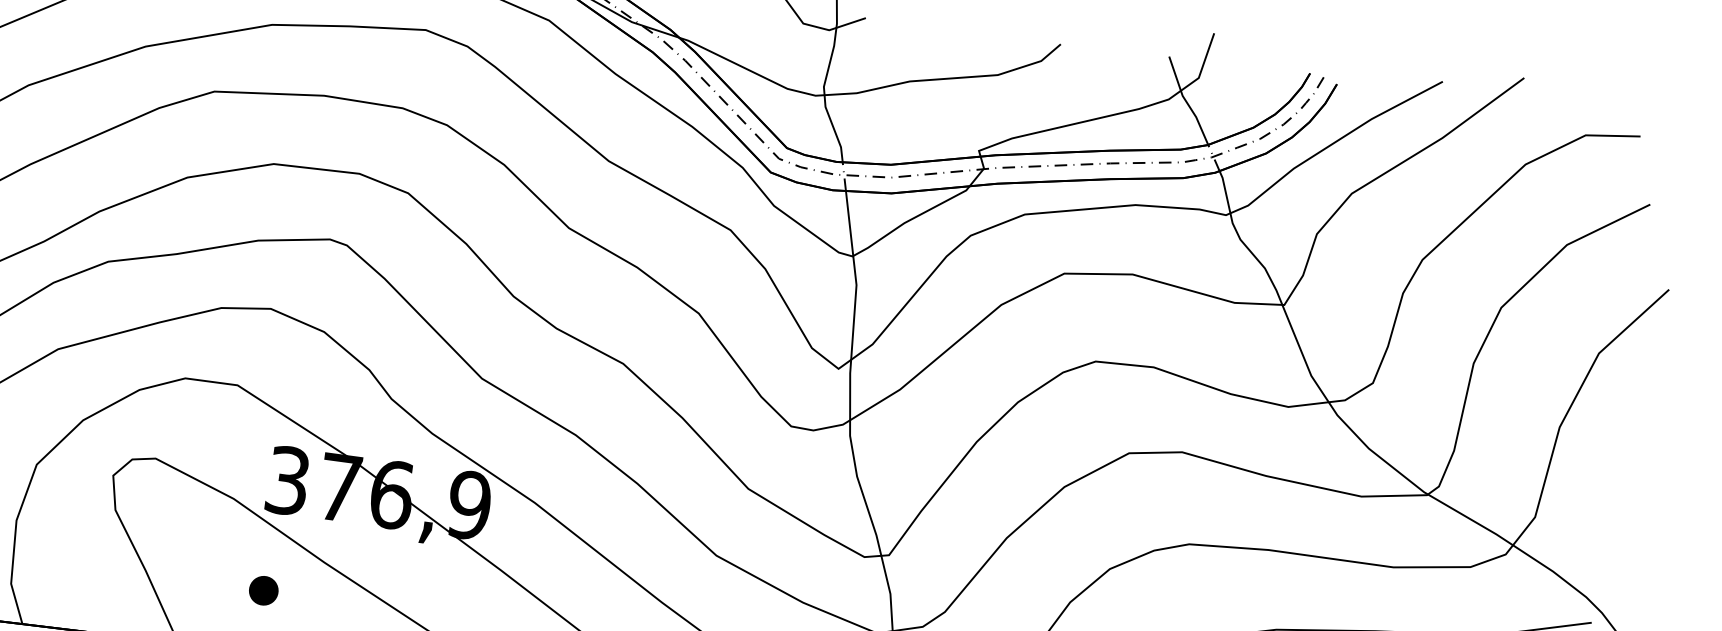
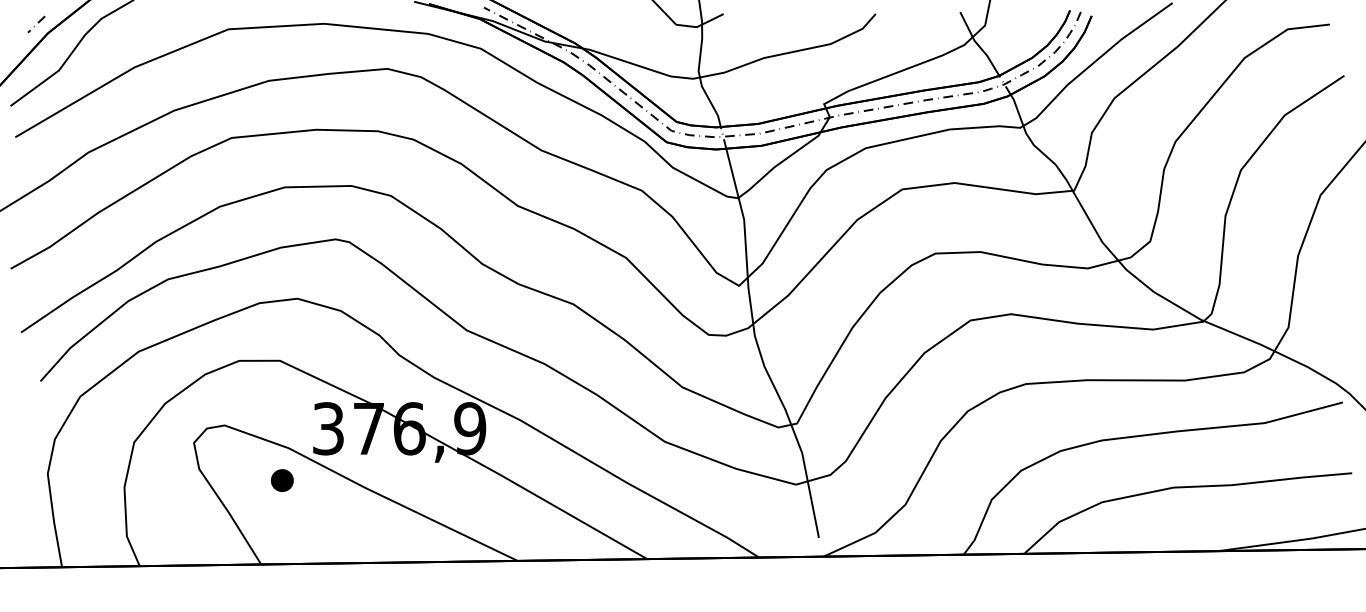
part: (263, 590) -> (282, 480), moved

